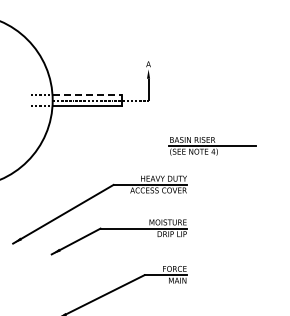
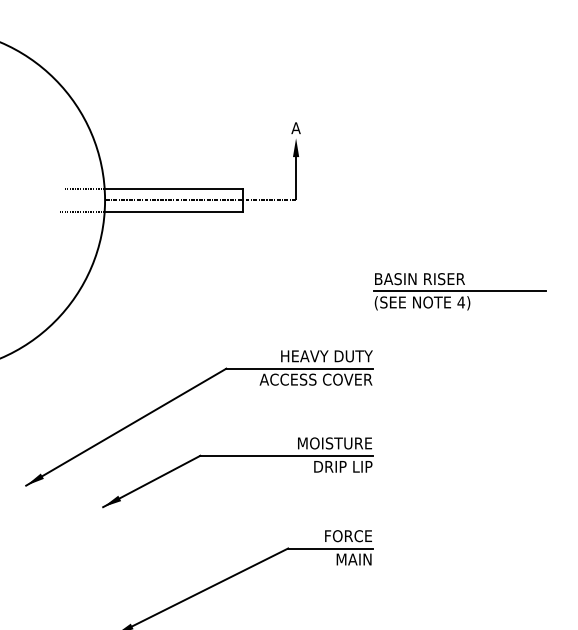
line: (87, 94) -> (174, 188), dashed -> solid
part: (212, 146) -> (459, 292), moved

